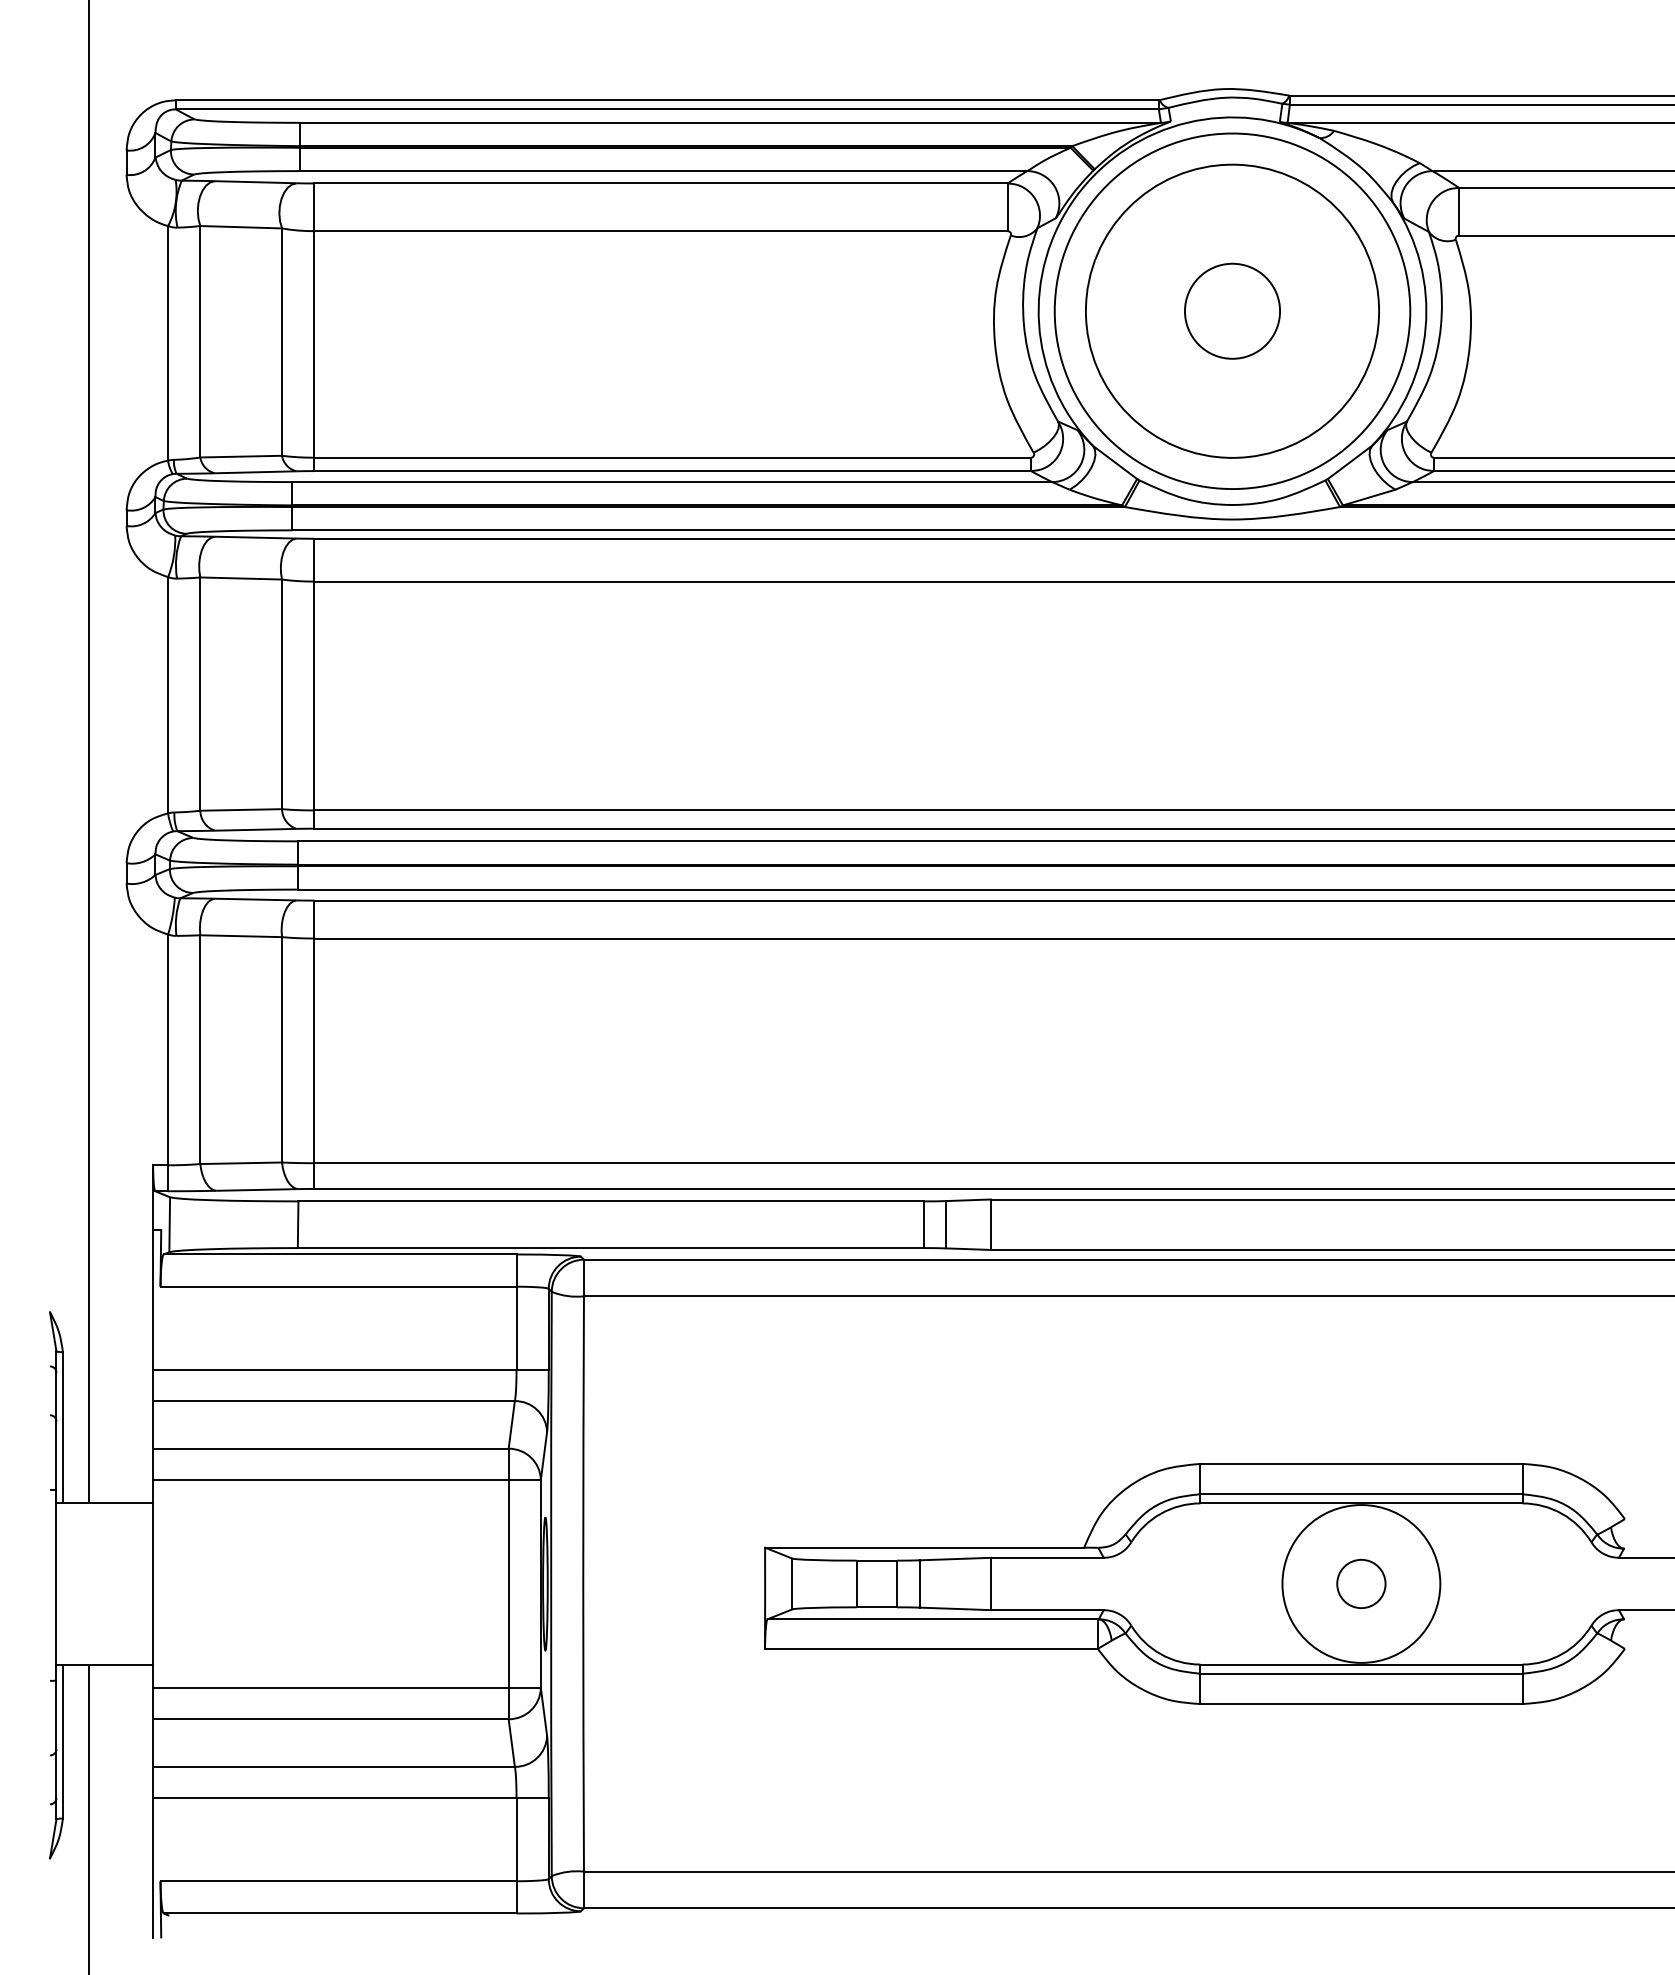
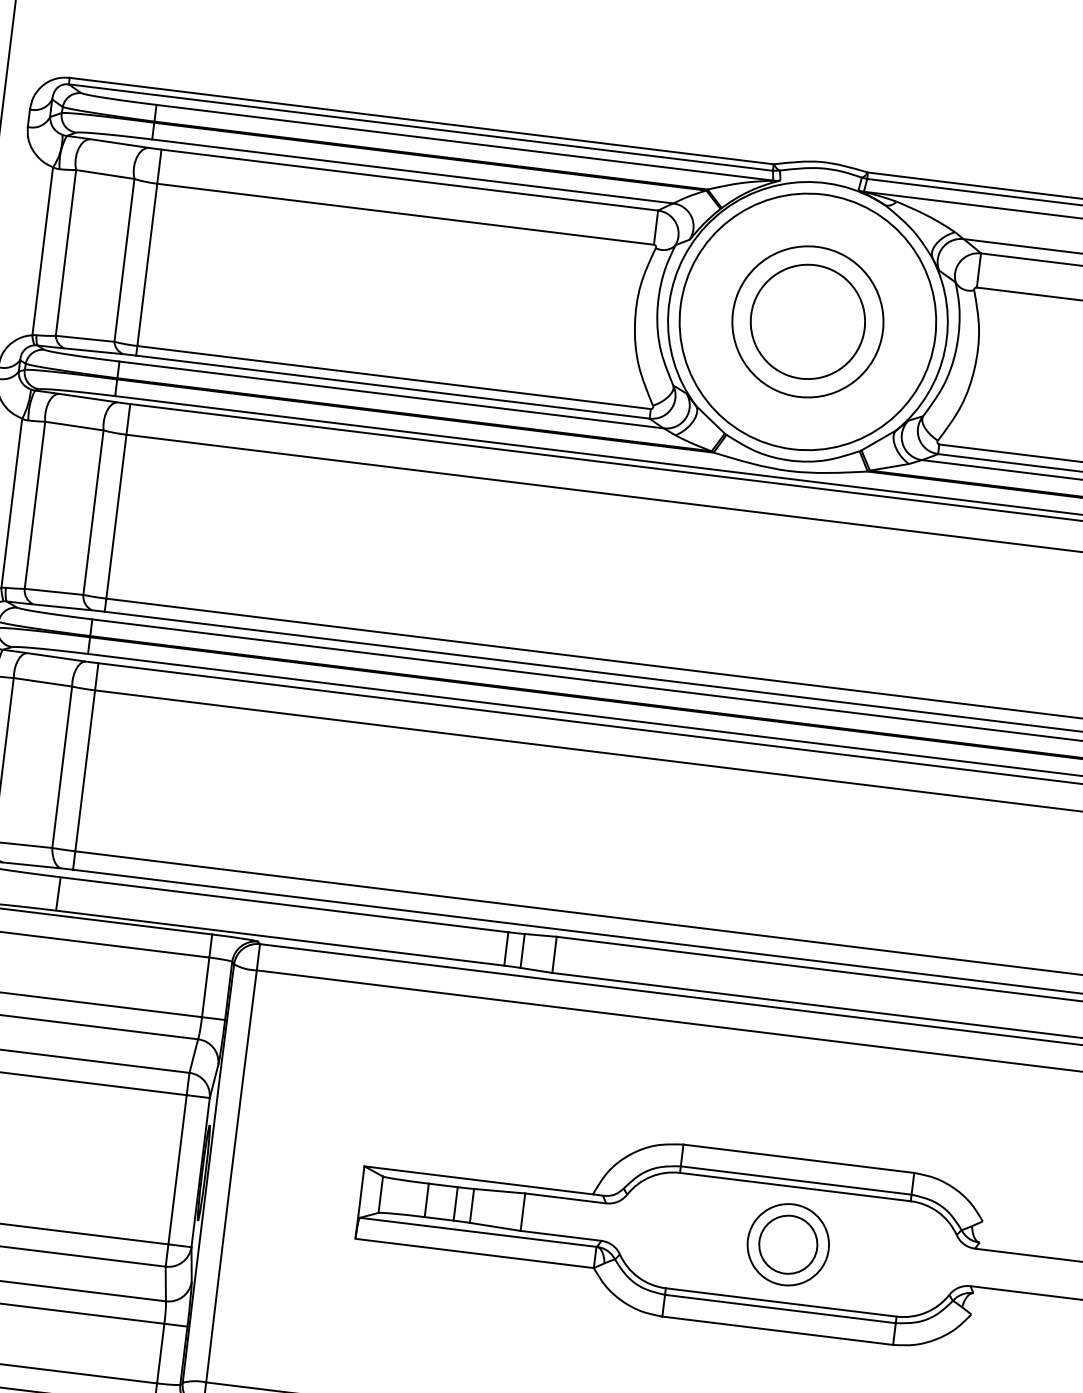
circle: (1232, 311) -> (807, 322), size x0.71
circle: (1232, 311) -> (807, 322), size x1.67
circle: (1361, 1583) -> (788, 1244), size x0.71
circle: (1361, 1583) -> (788, 1244), size x1.67

